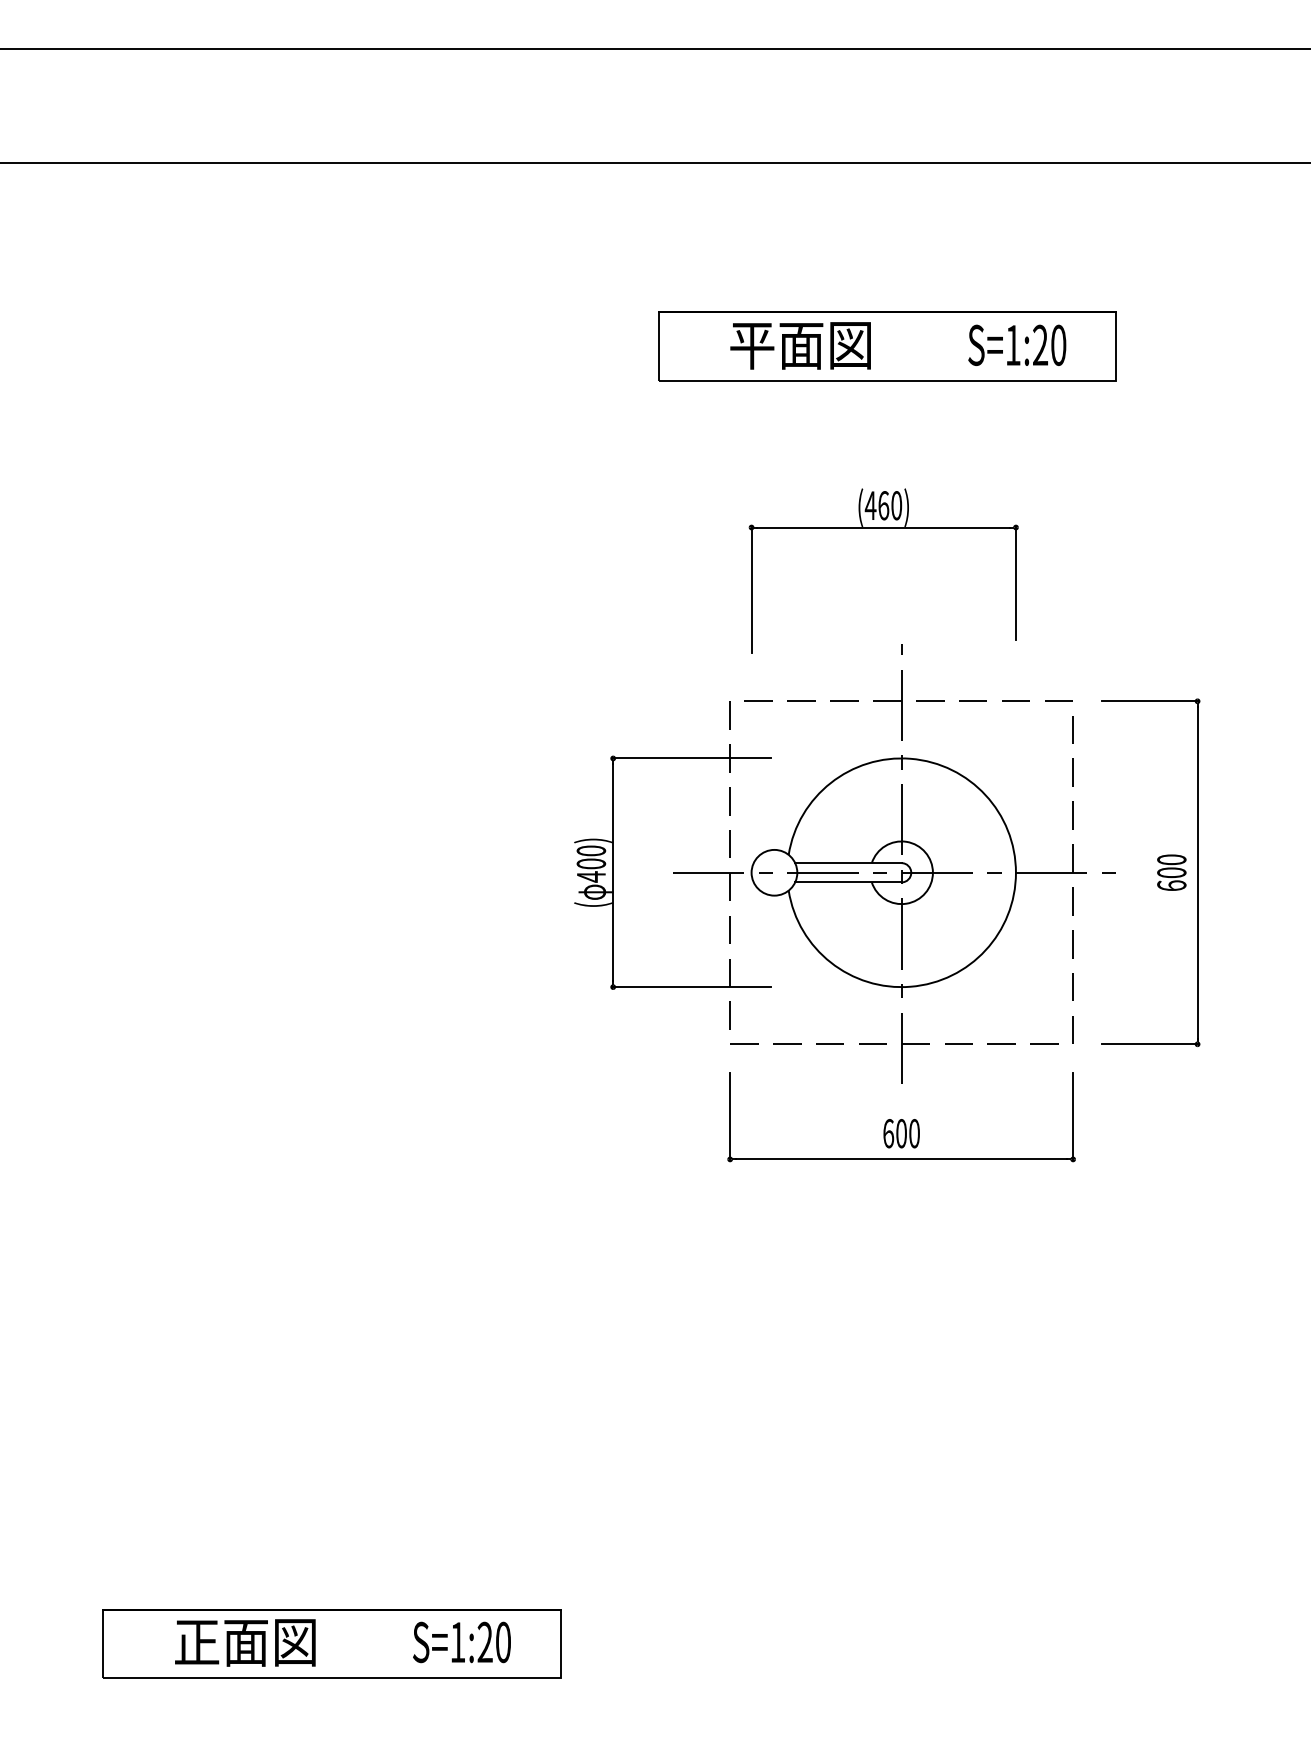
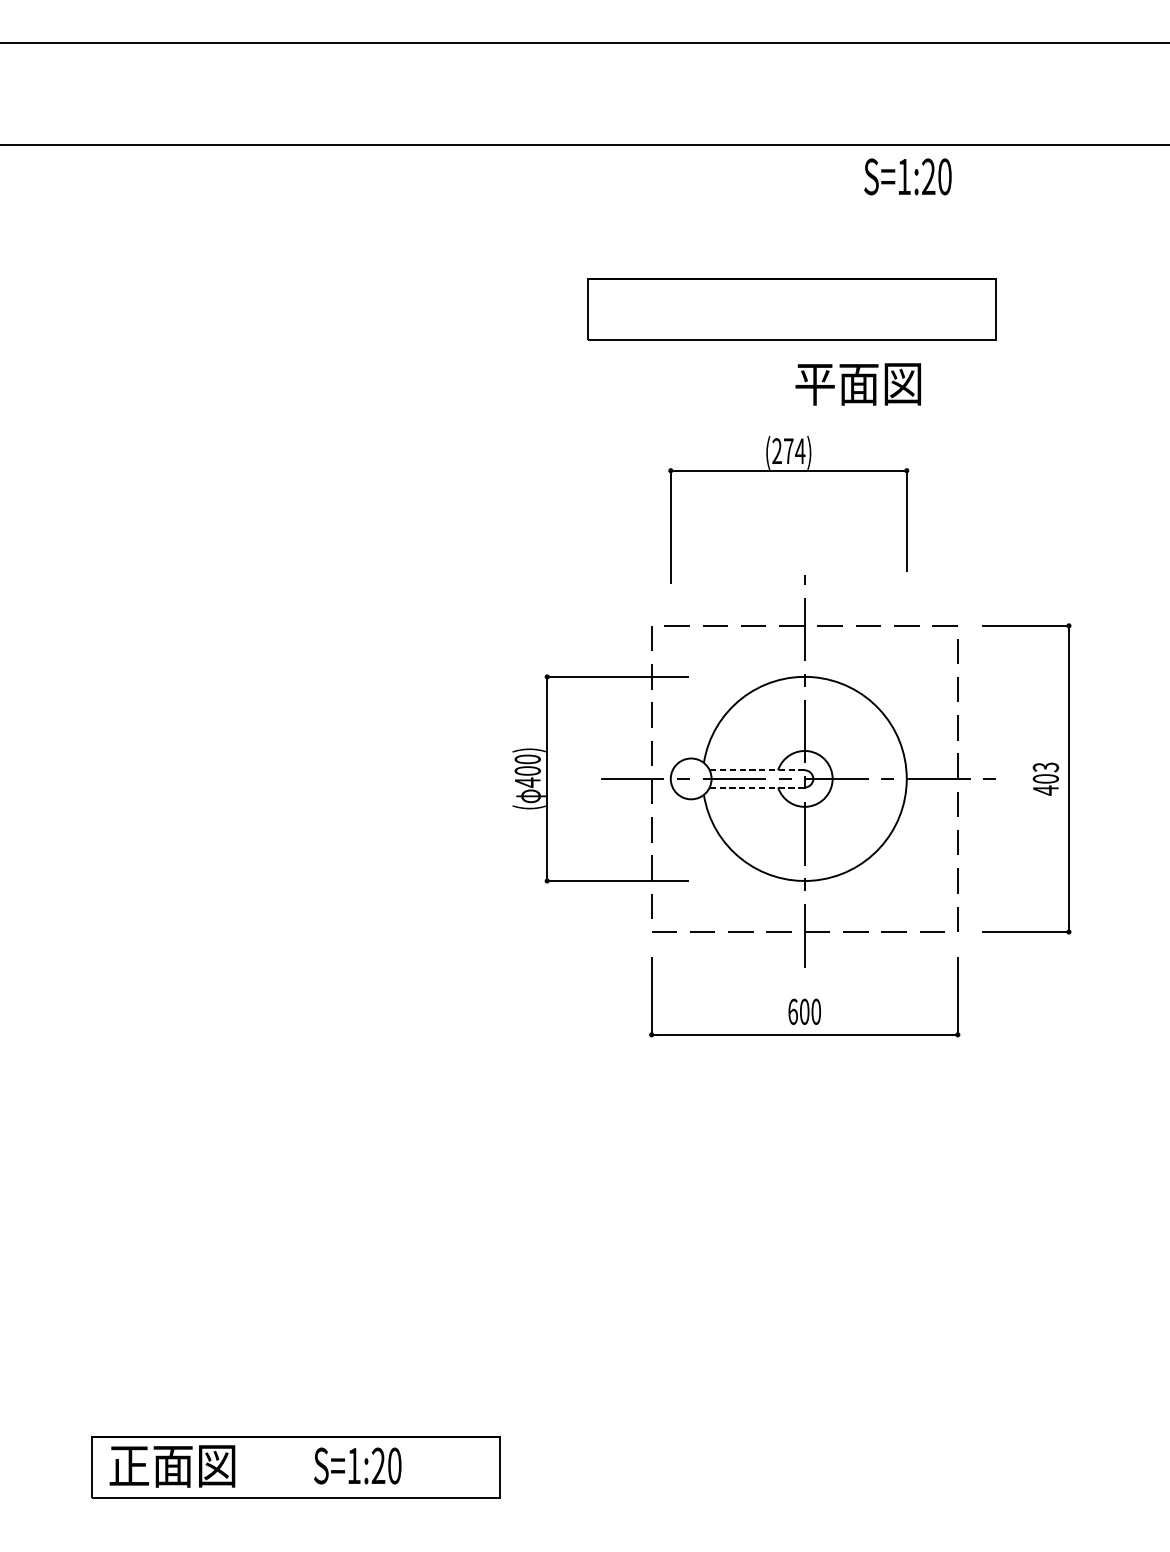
text: (1017, 344) -> (908, 176), moved
text: (800, 345) -> (858, 384), moved
text: (883, 505) -> (788, 451), (460) -> (274)
line: (847, 863) -> (756, 770), solid -> dashed
text: (1171, 872) -> (1045, 778), 600 -> 403
line: (848, 882) -> (757, 787), solid -> dashed
text: (245, 1642) -> (172, 1466), moved
text: (461, 1642) -> (357, 1466), moved

